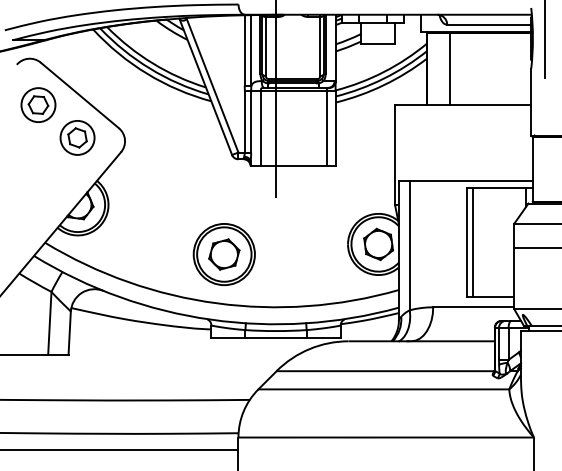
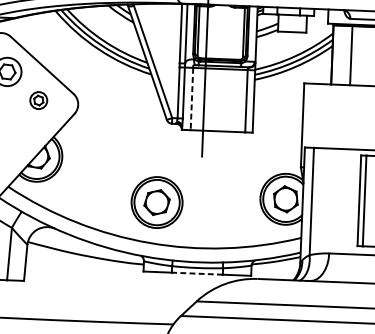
line: (261, 129) -> (192, 99), solid -> dashed
part: (77, 137) -> (38, 100), size x0.6
line: (276, 337) -> (197, 273), solid -> dashed

